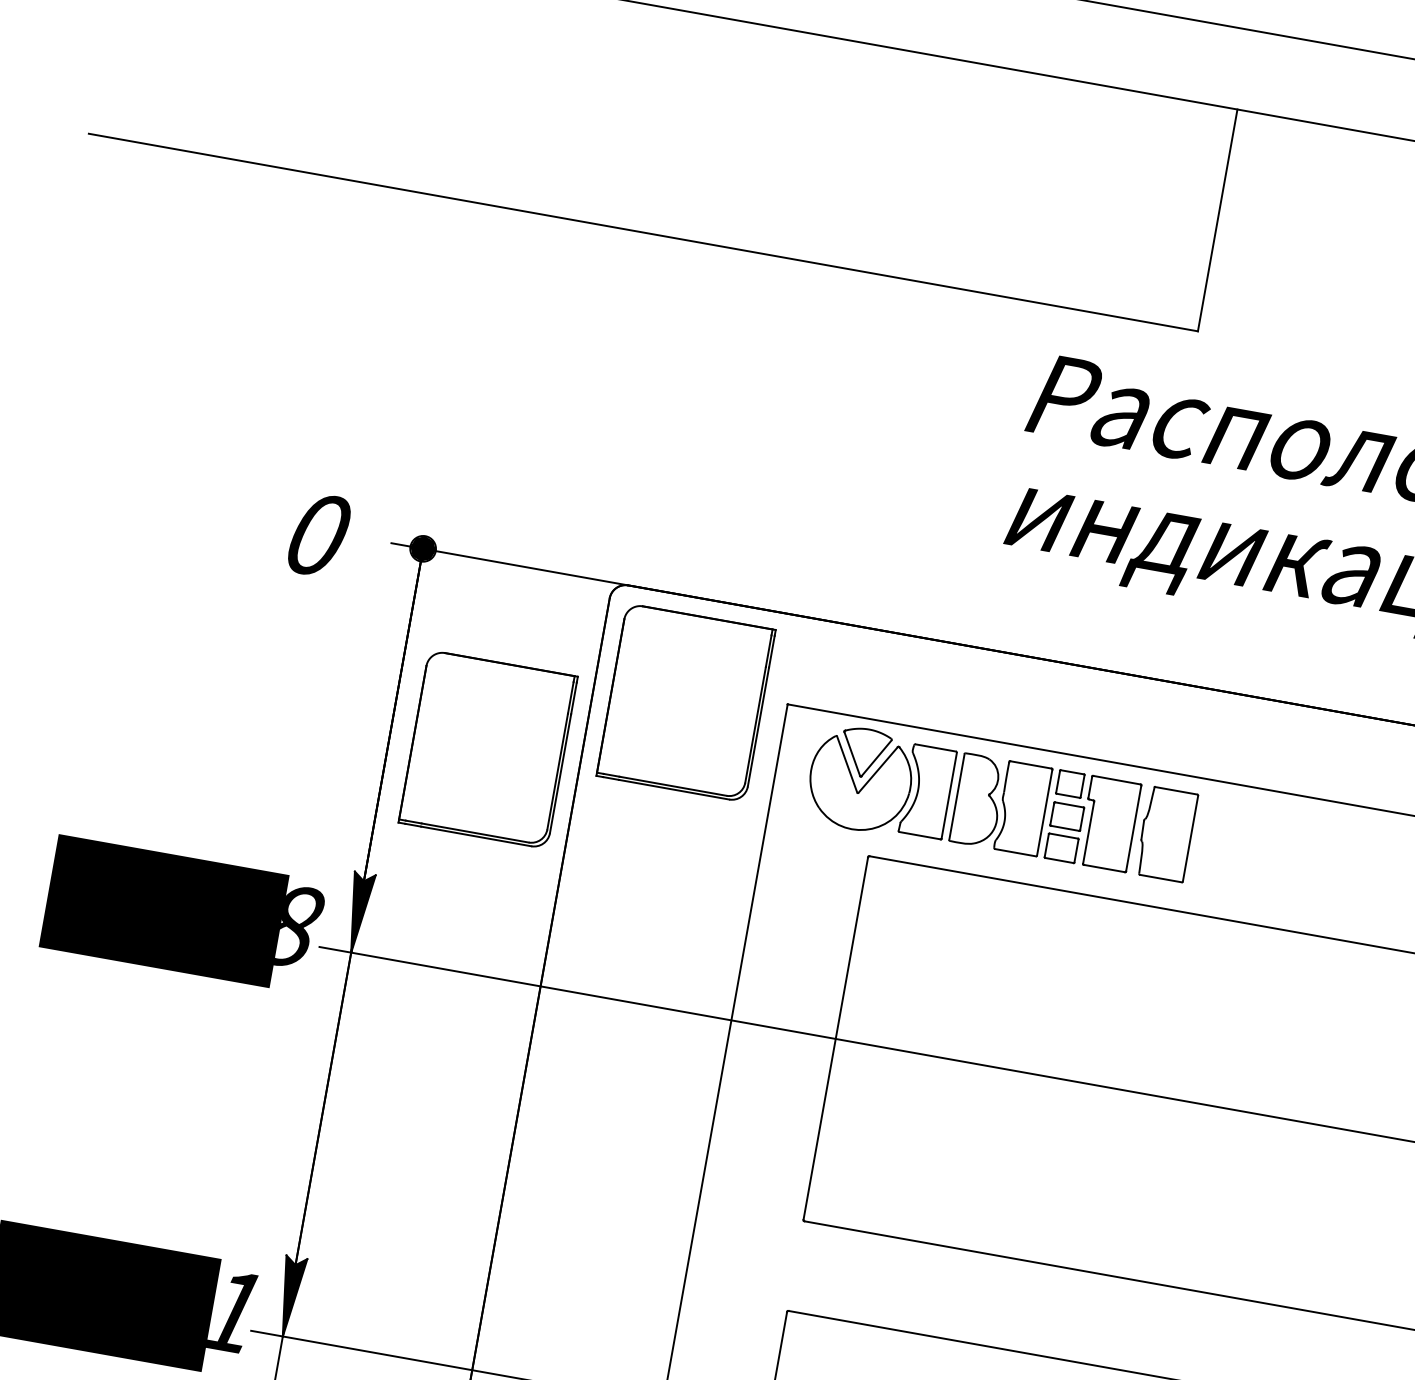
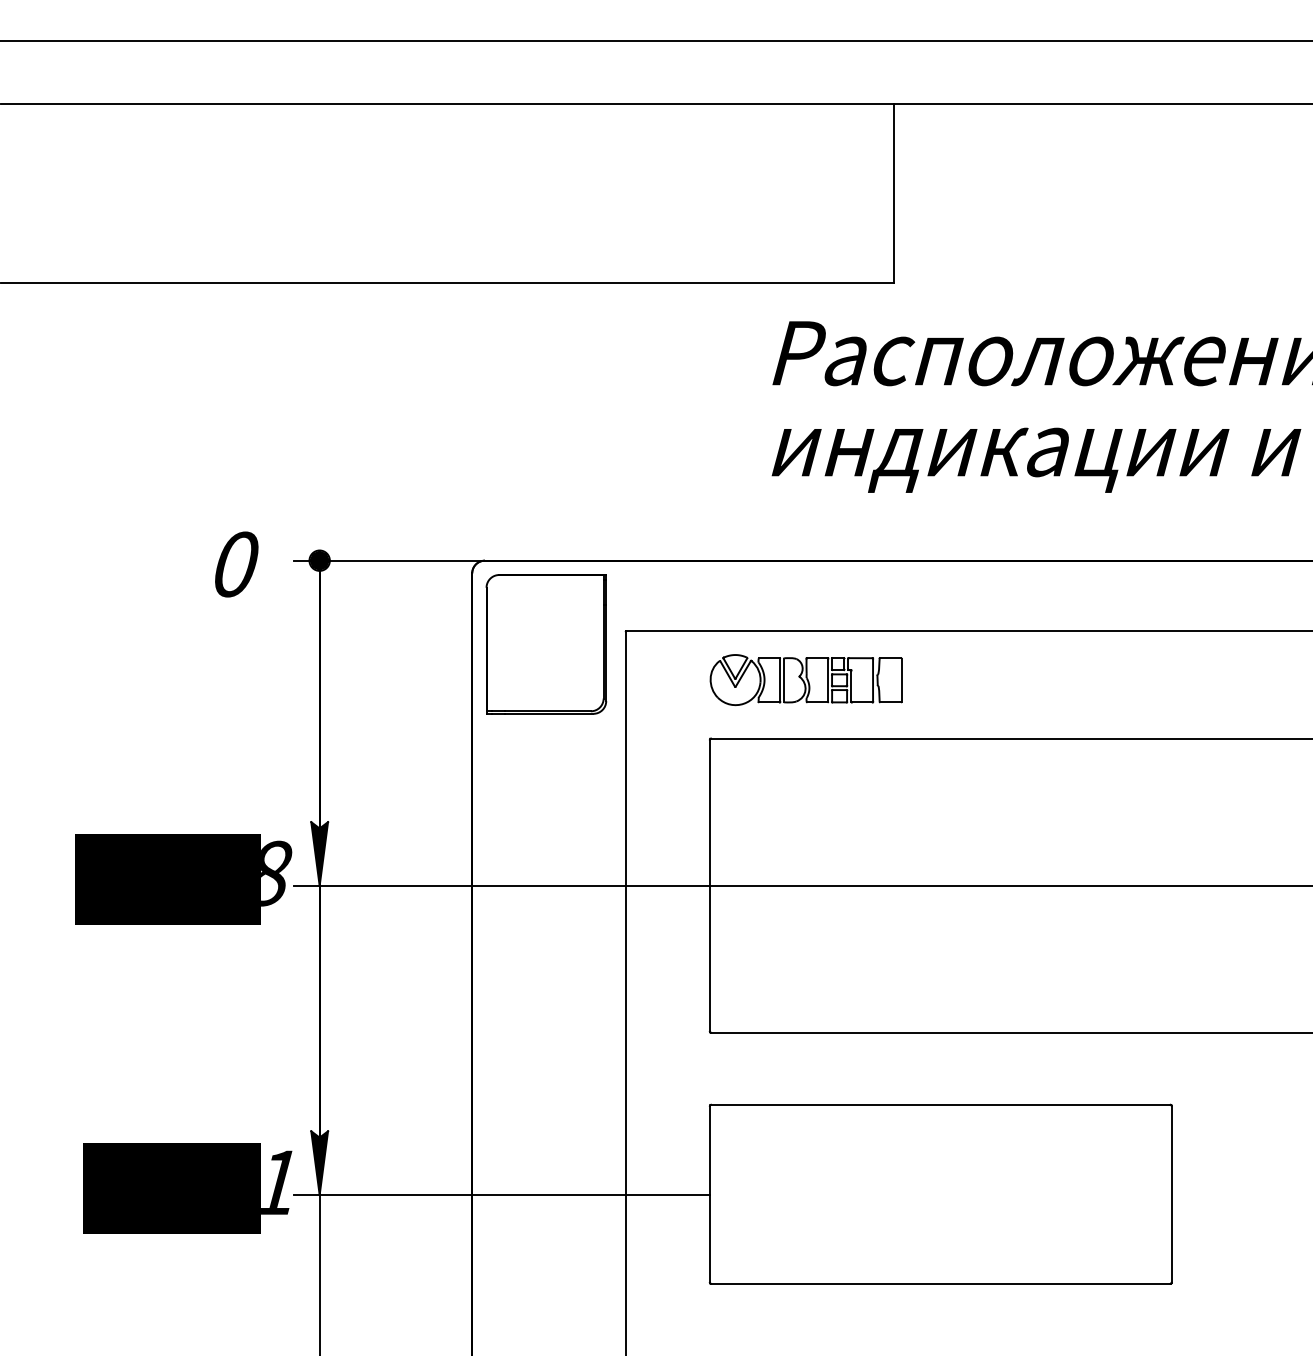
part: (488, 749) -> (398, 708), removed
part: (999, 805) -> (805, 680), size x0.62

